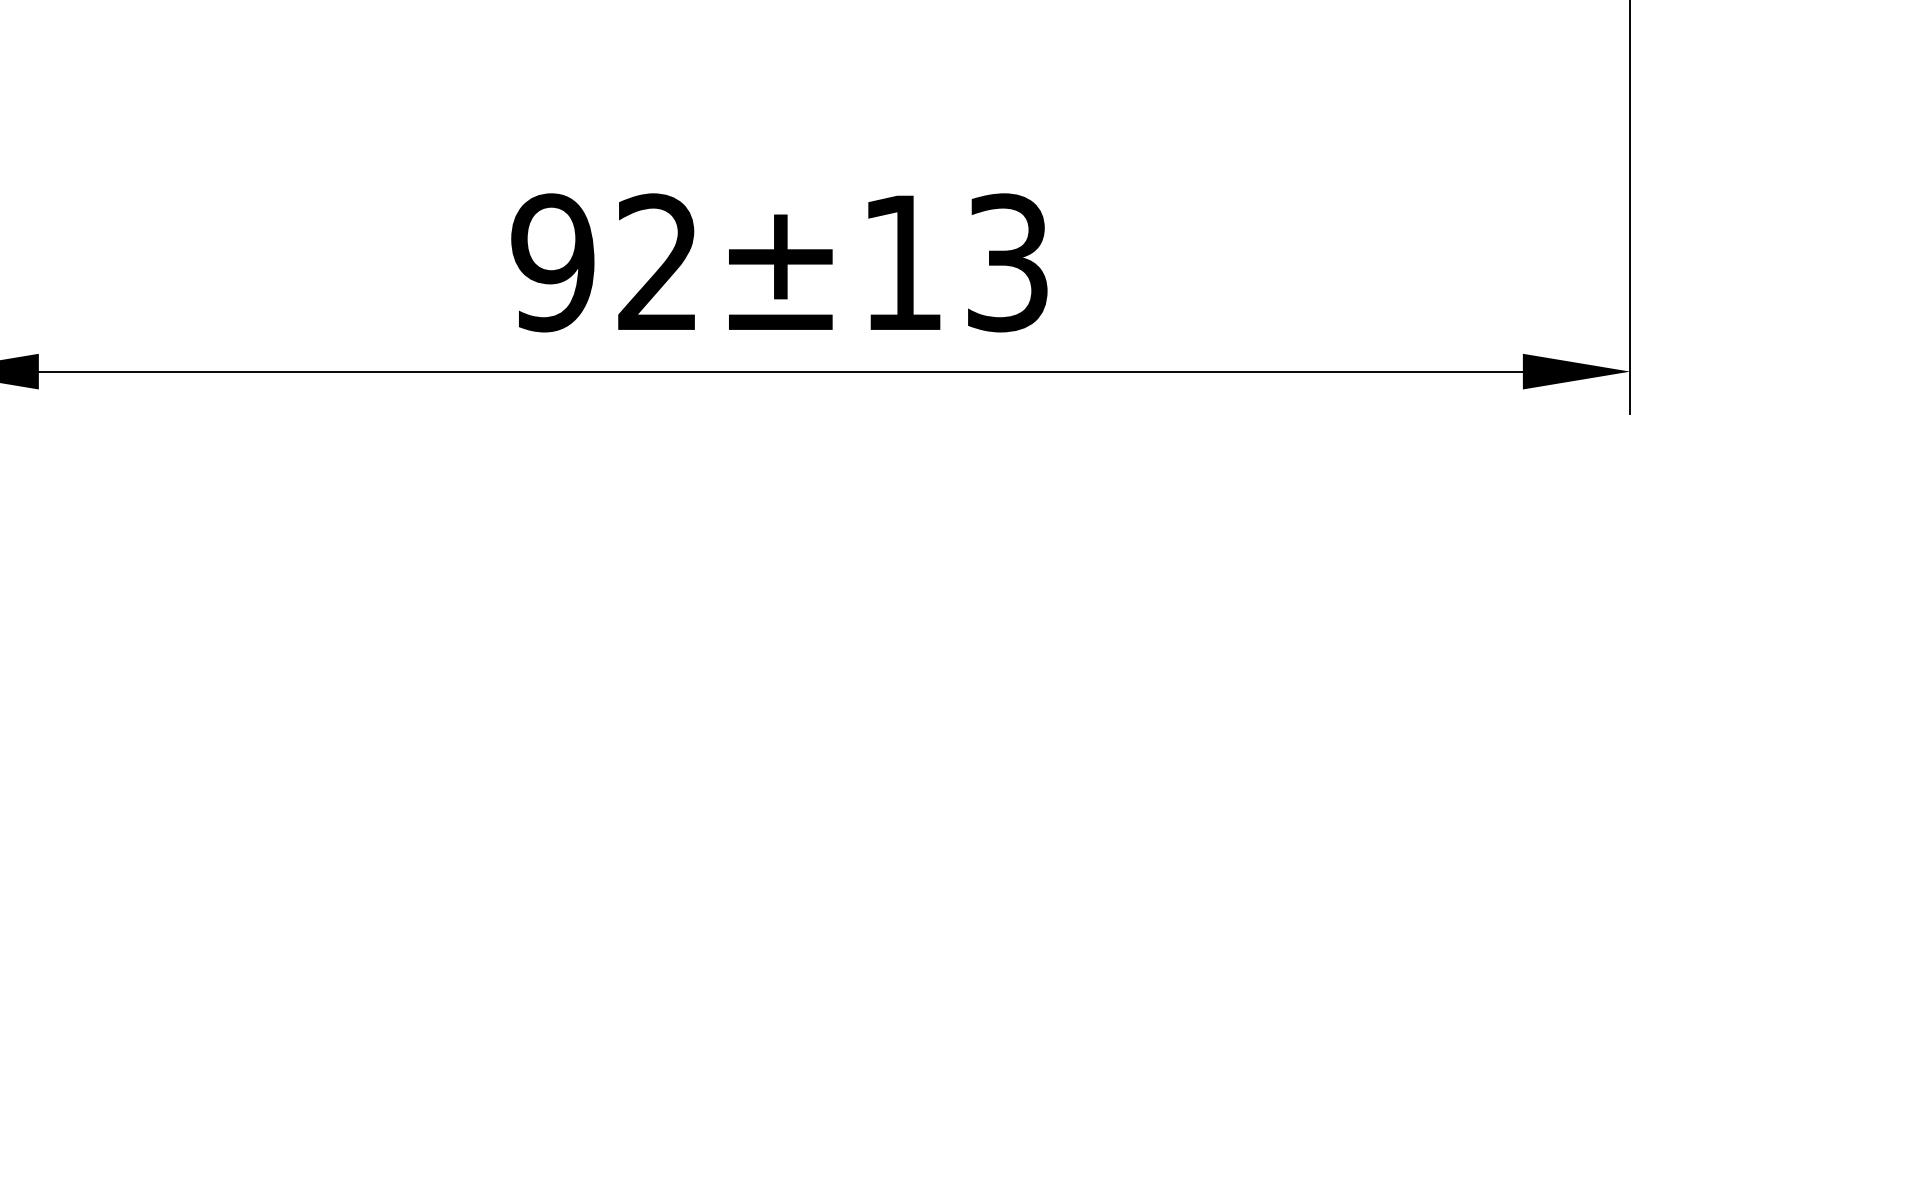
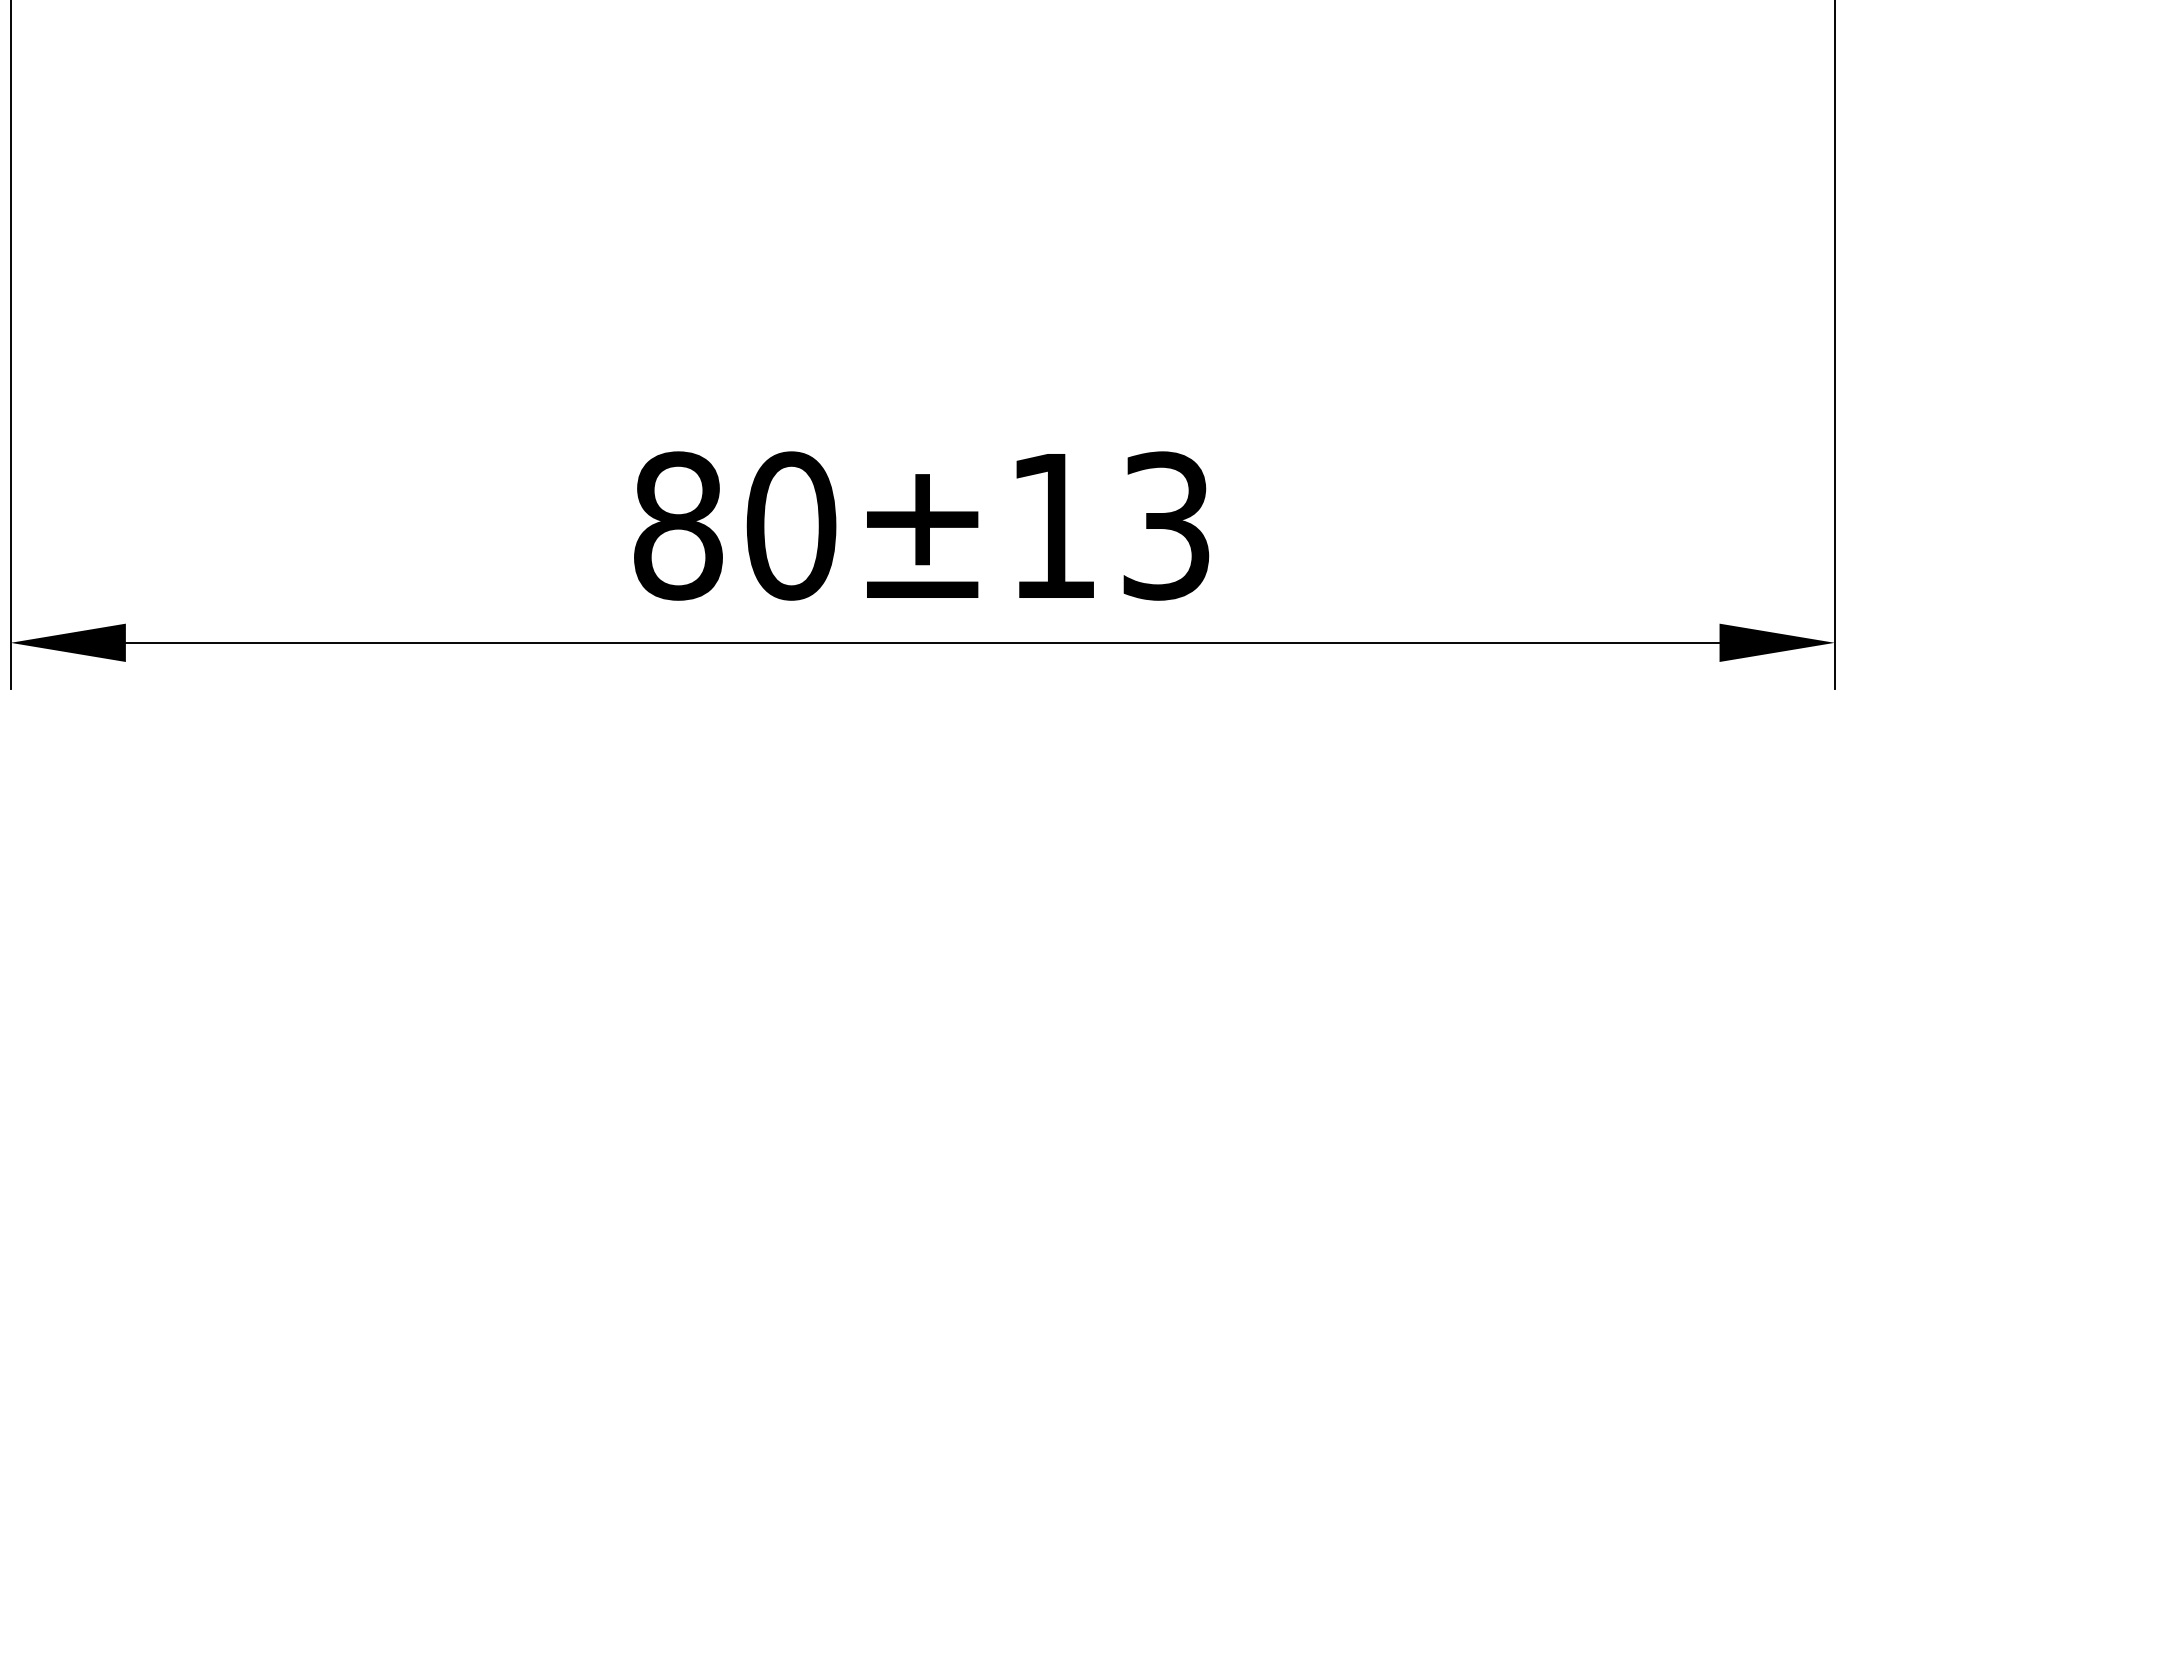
text: (605, 262) -> (734, 525), 92±13 -> 80±13

